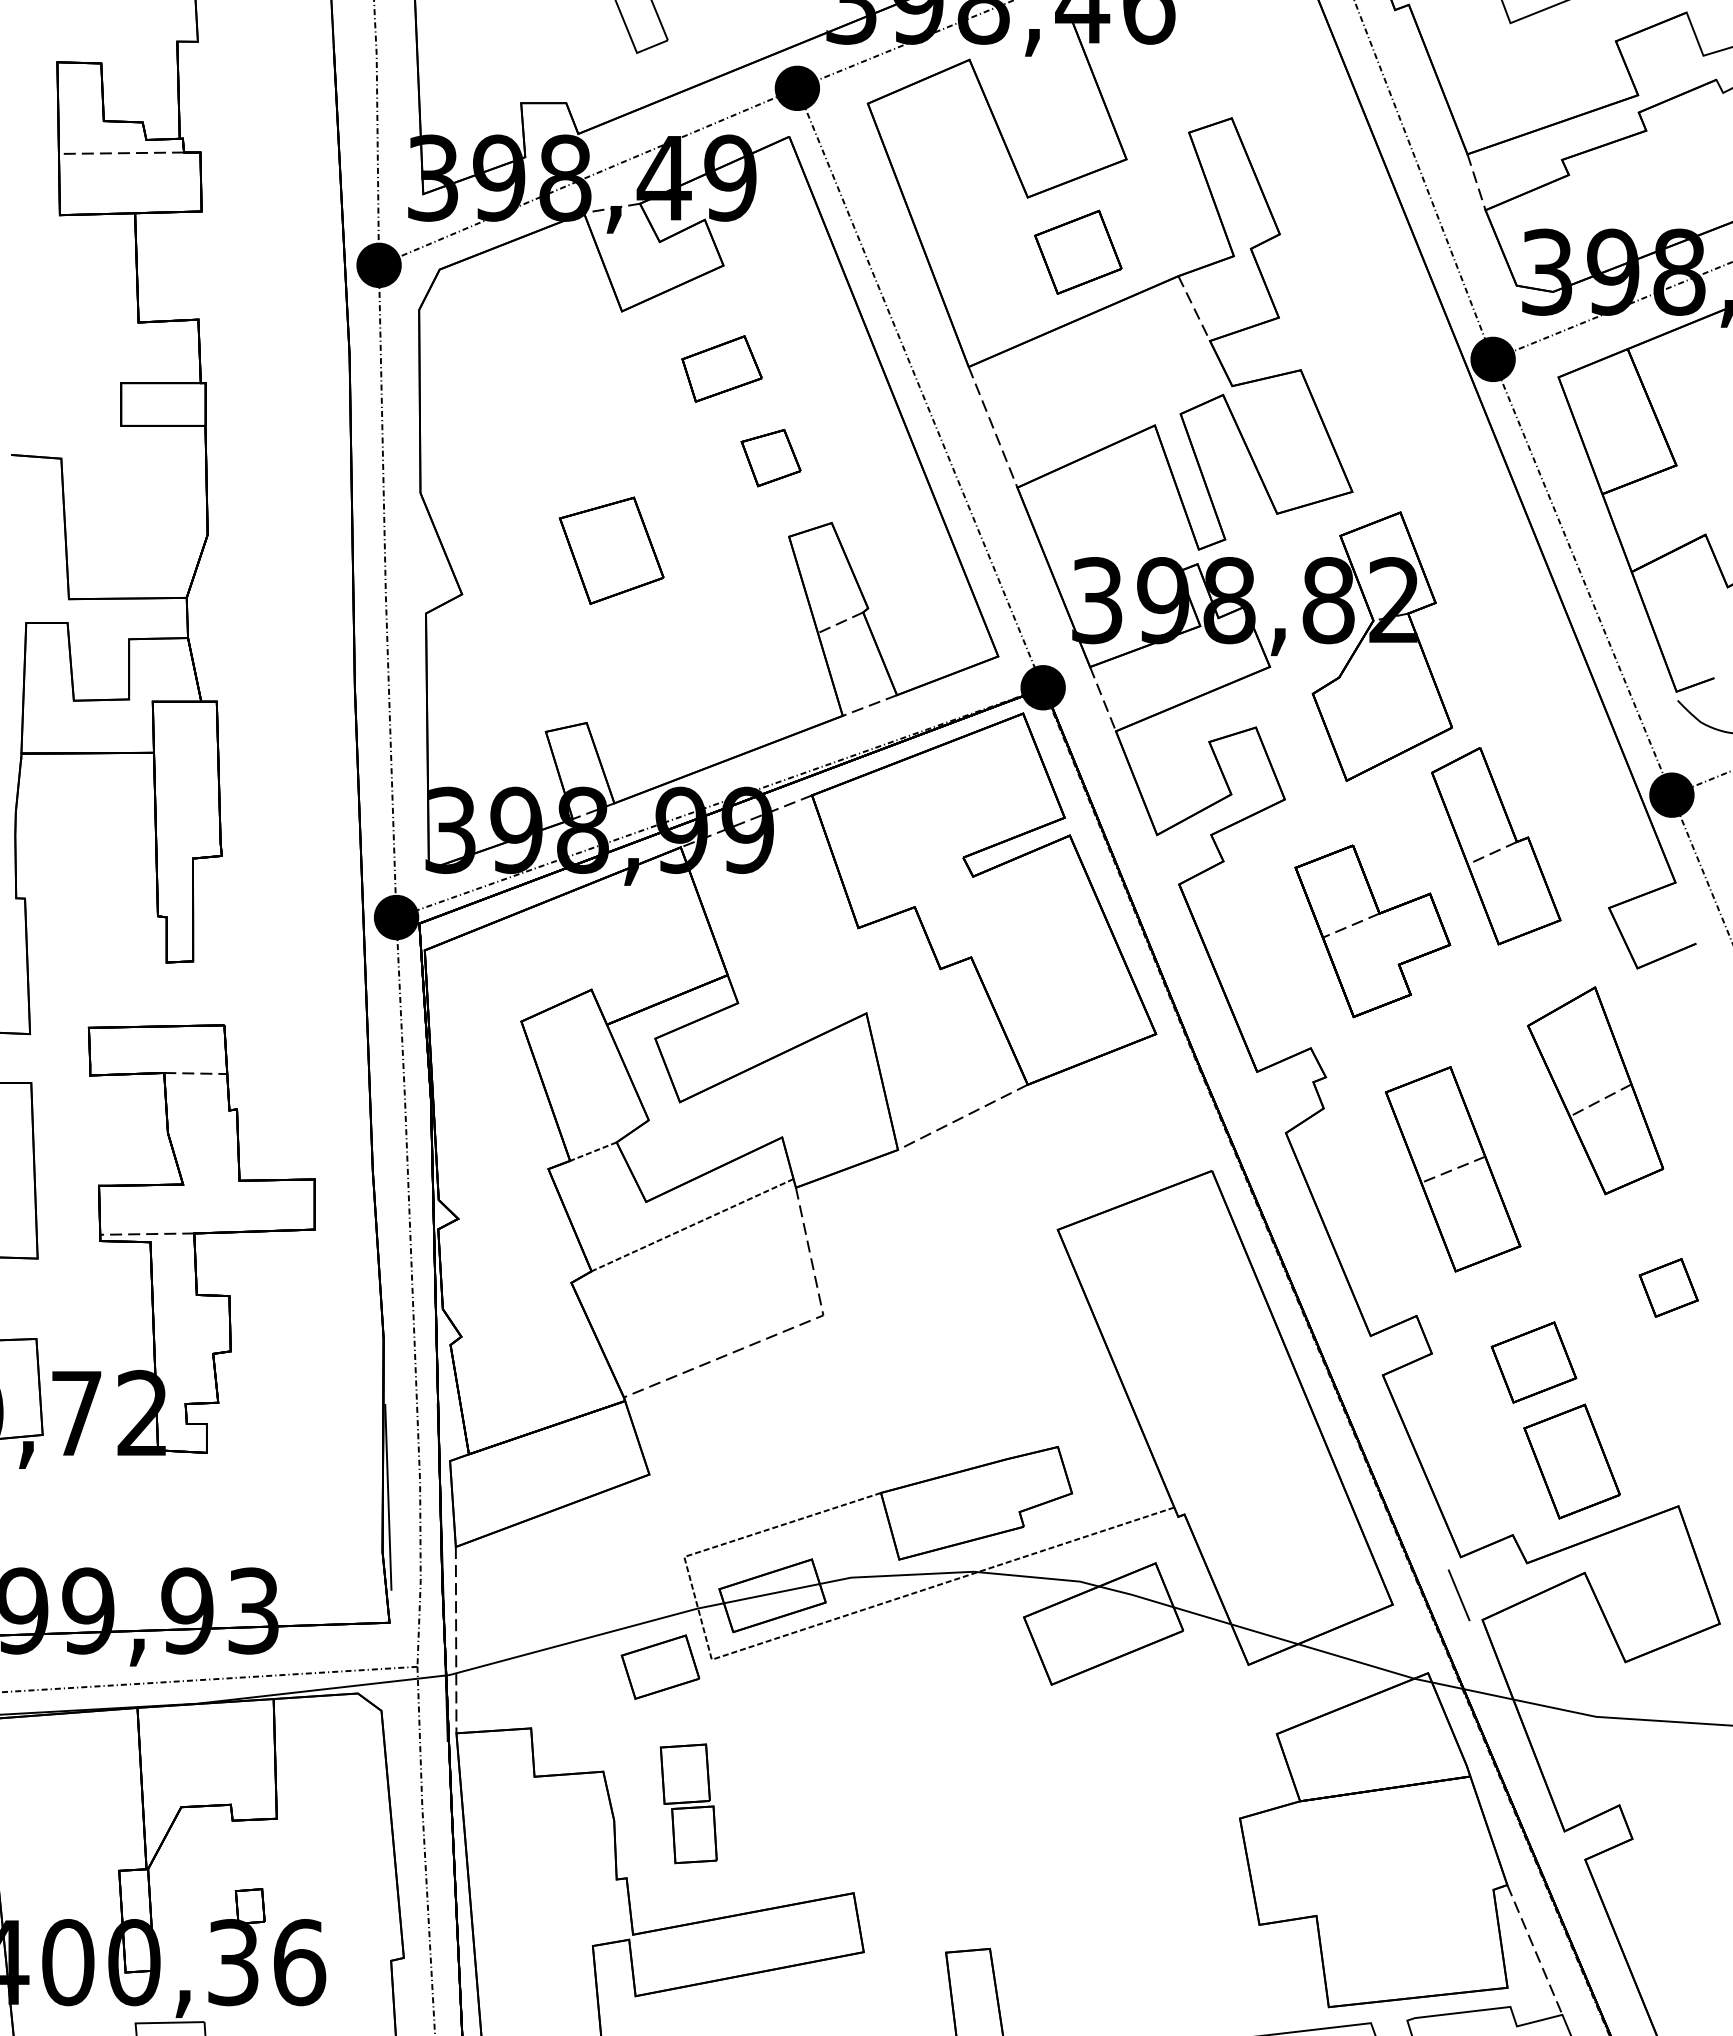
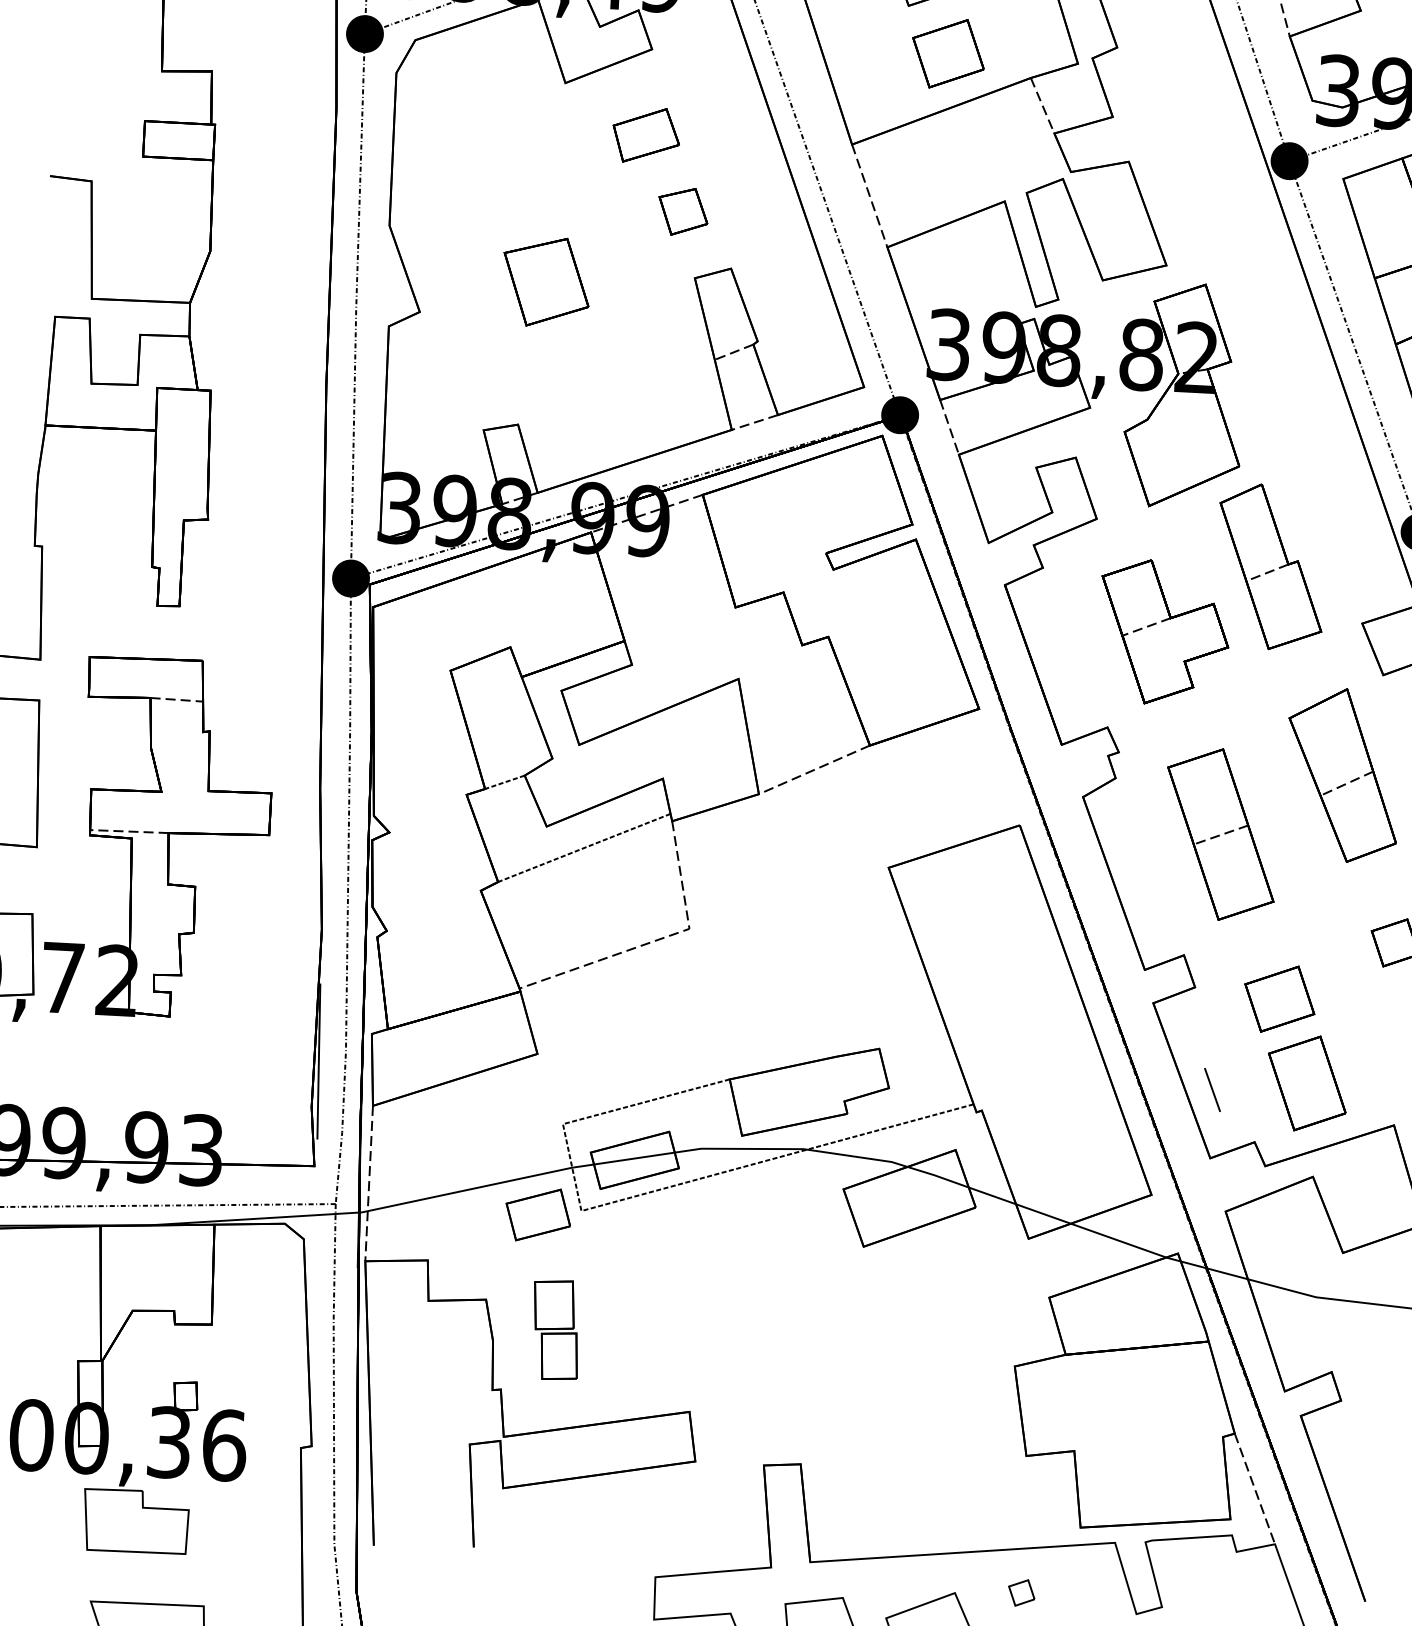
line: (1458, 1595) -> (1211, 1090), moved

